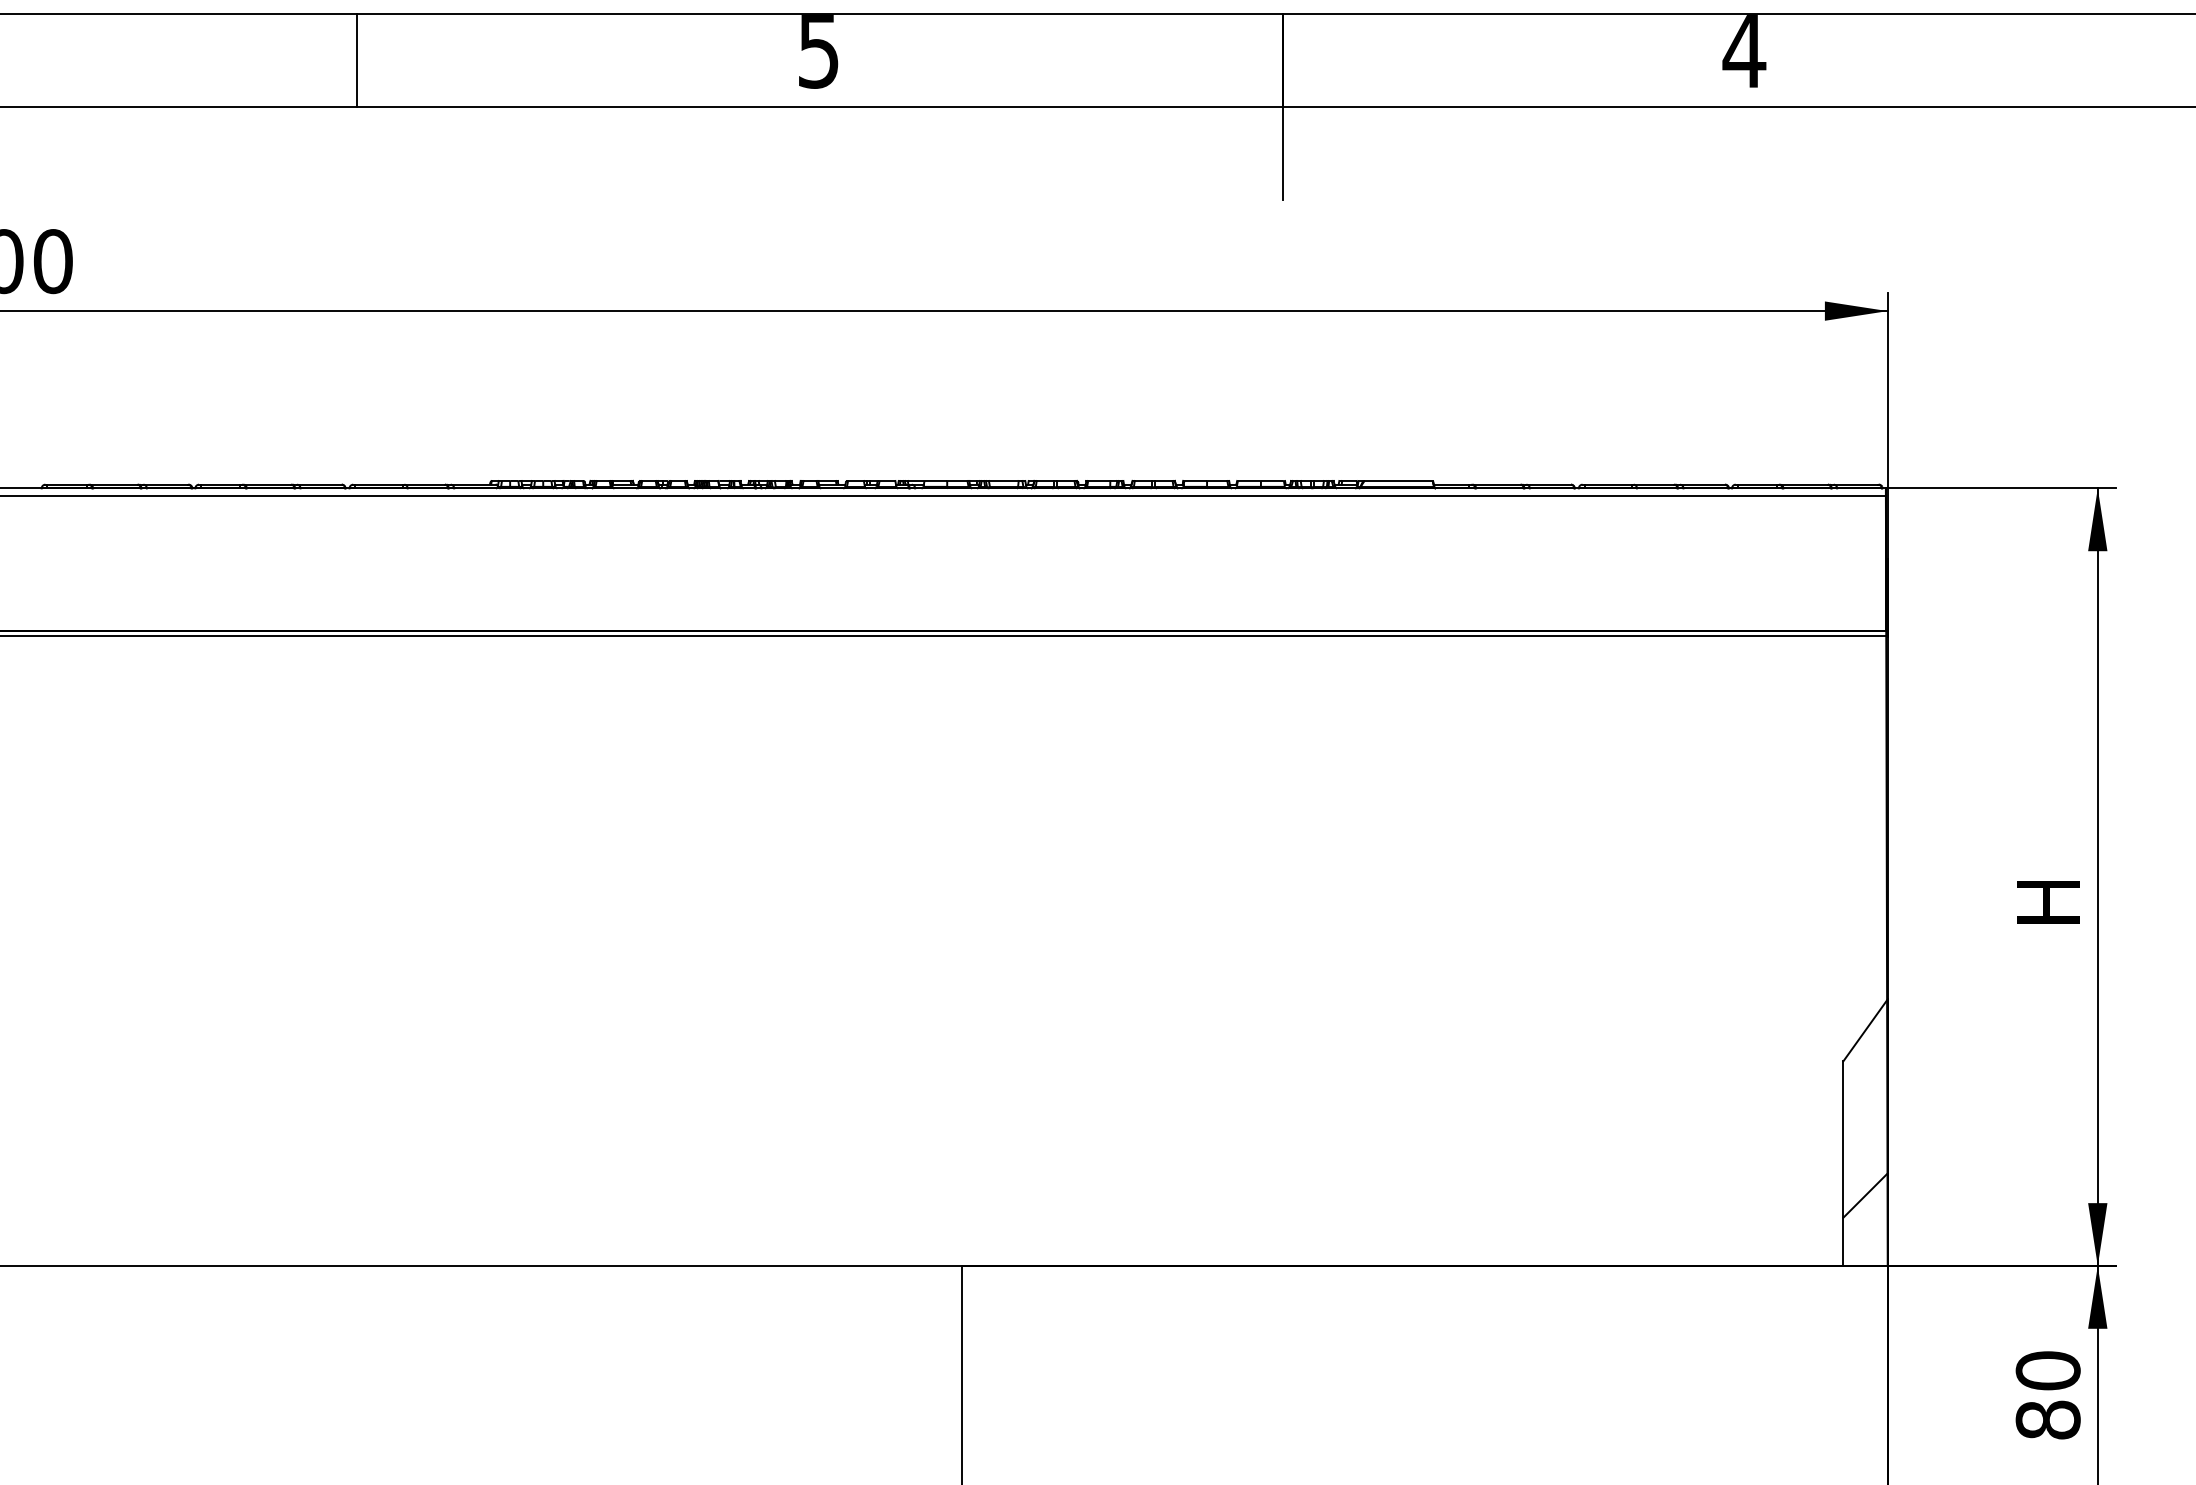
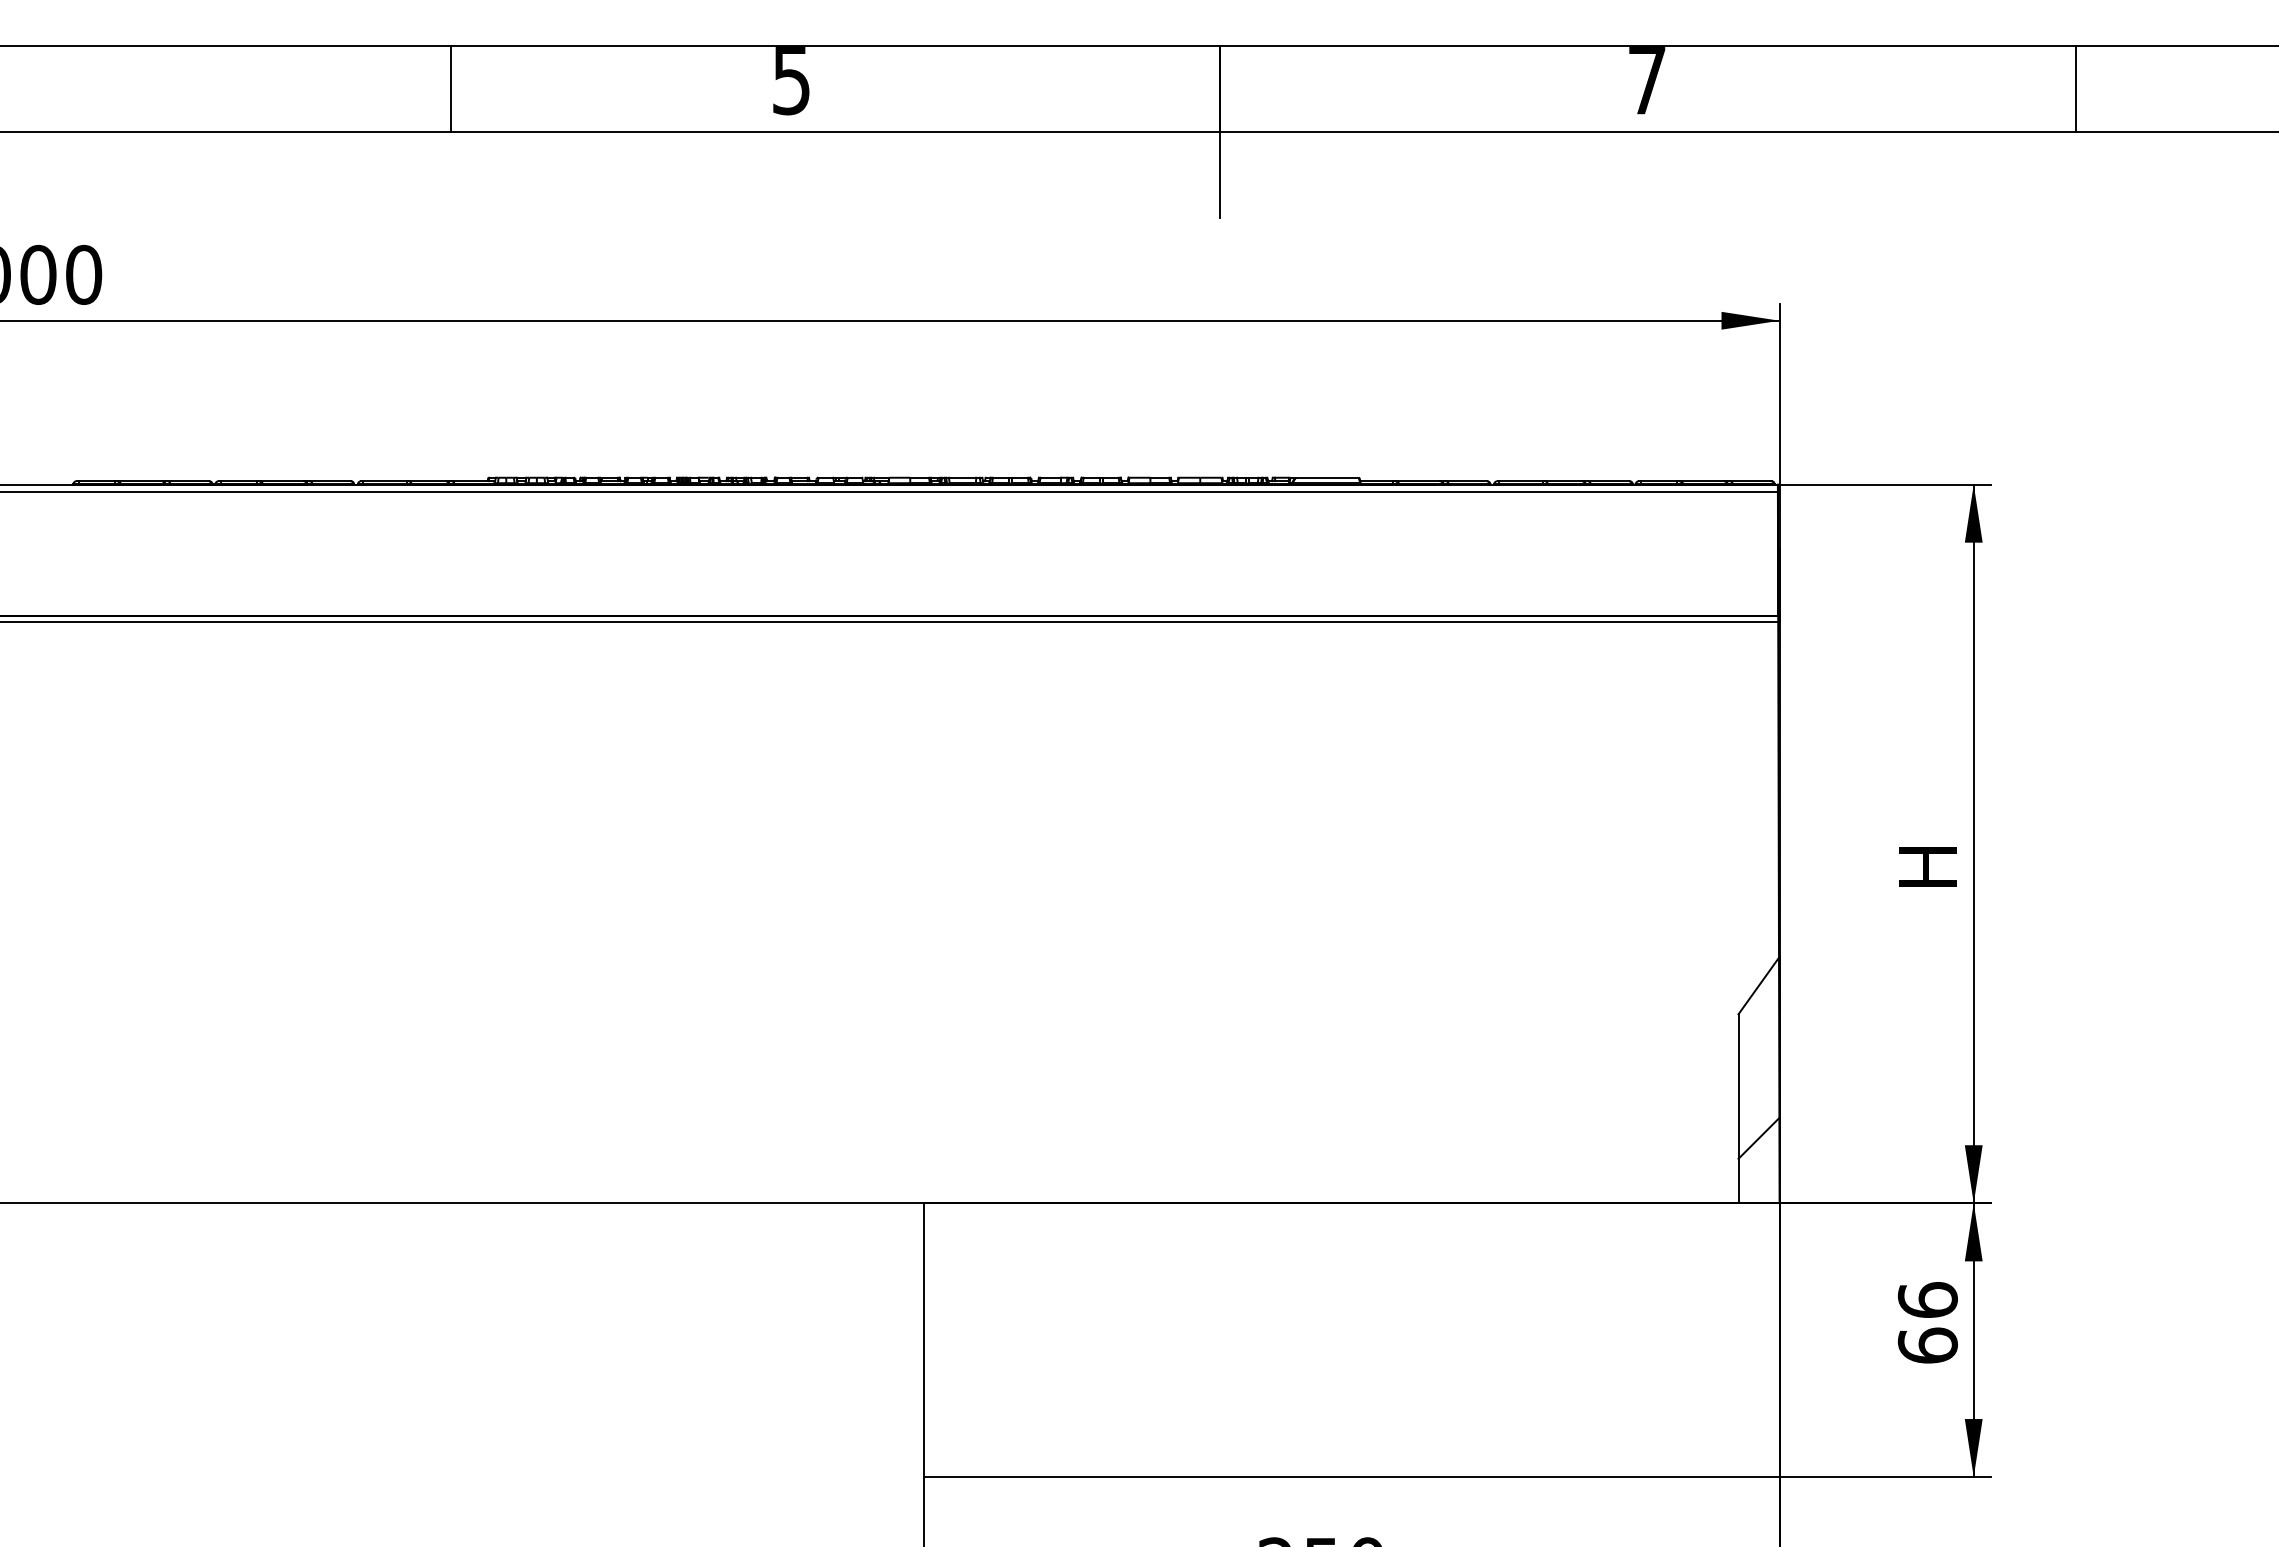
text: (1743, 51) -> (1646, 80), 4 -> 7
line: (356, 60) -> (450, 89), moved
text: (2047, 1394) -> (1927, 1322), 80 -> 66

